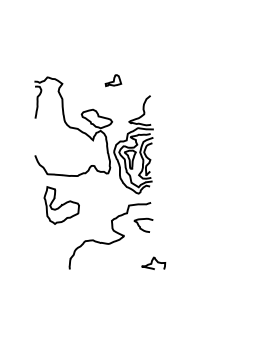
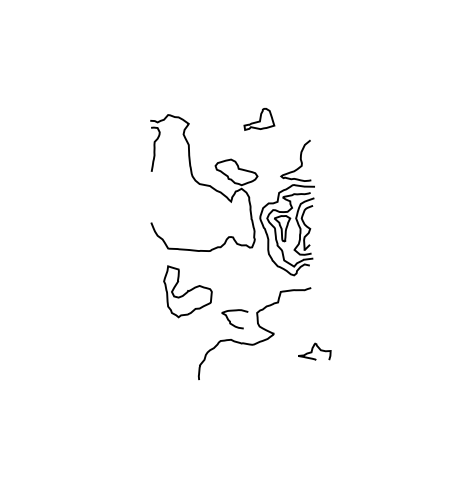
part: (112, 80) -> (258, 119), size x1.4
curve: (140, 226) -> (230, 320), moved
curve: (152, 263) -> (312, 351), moved

